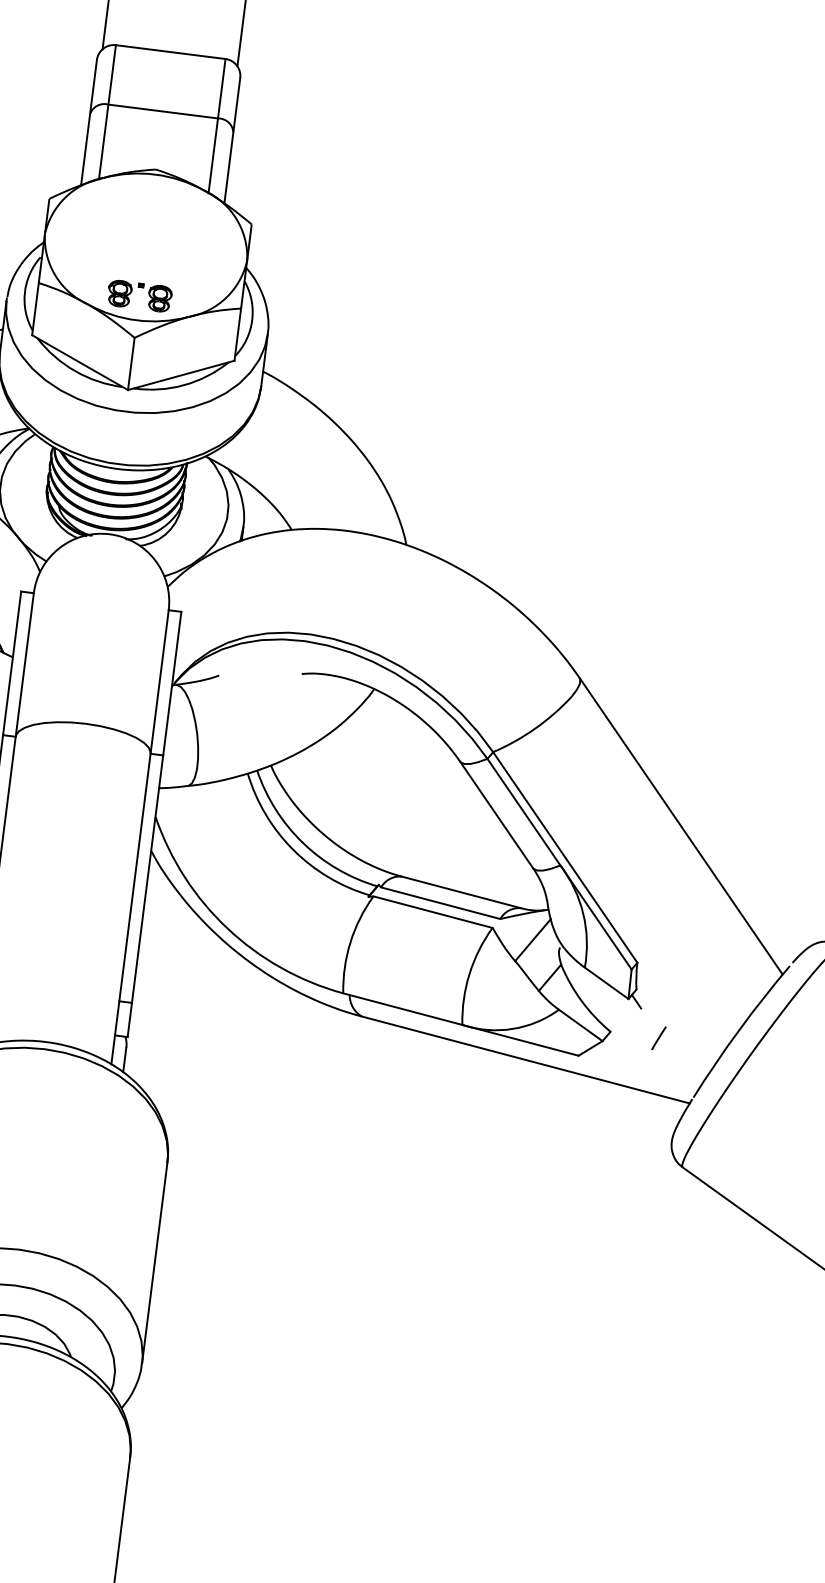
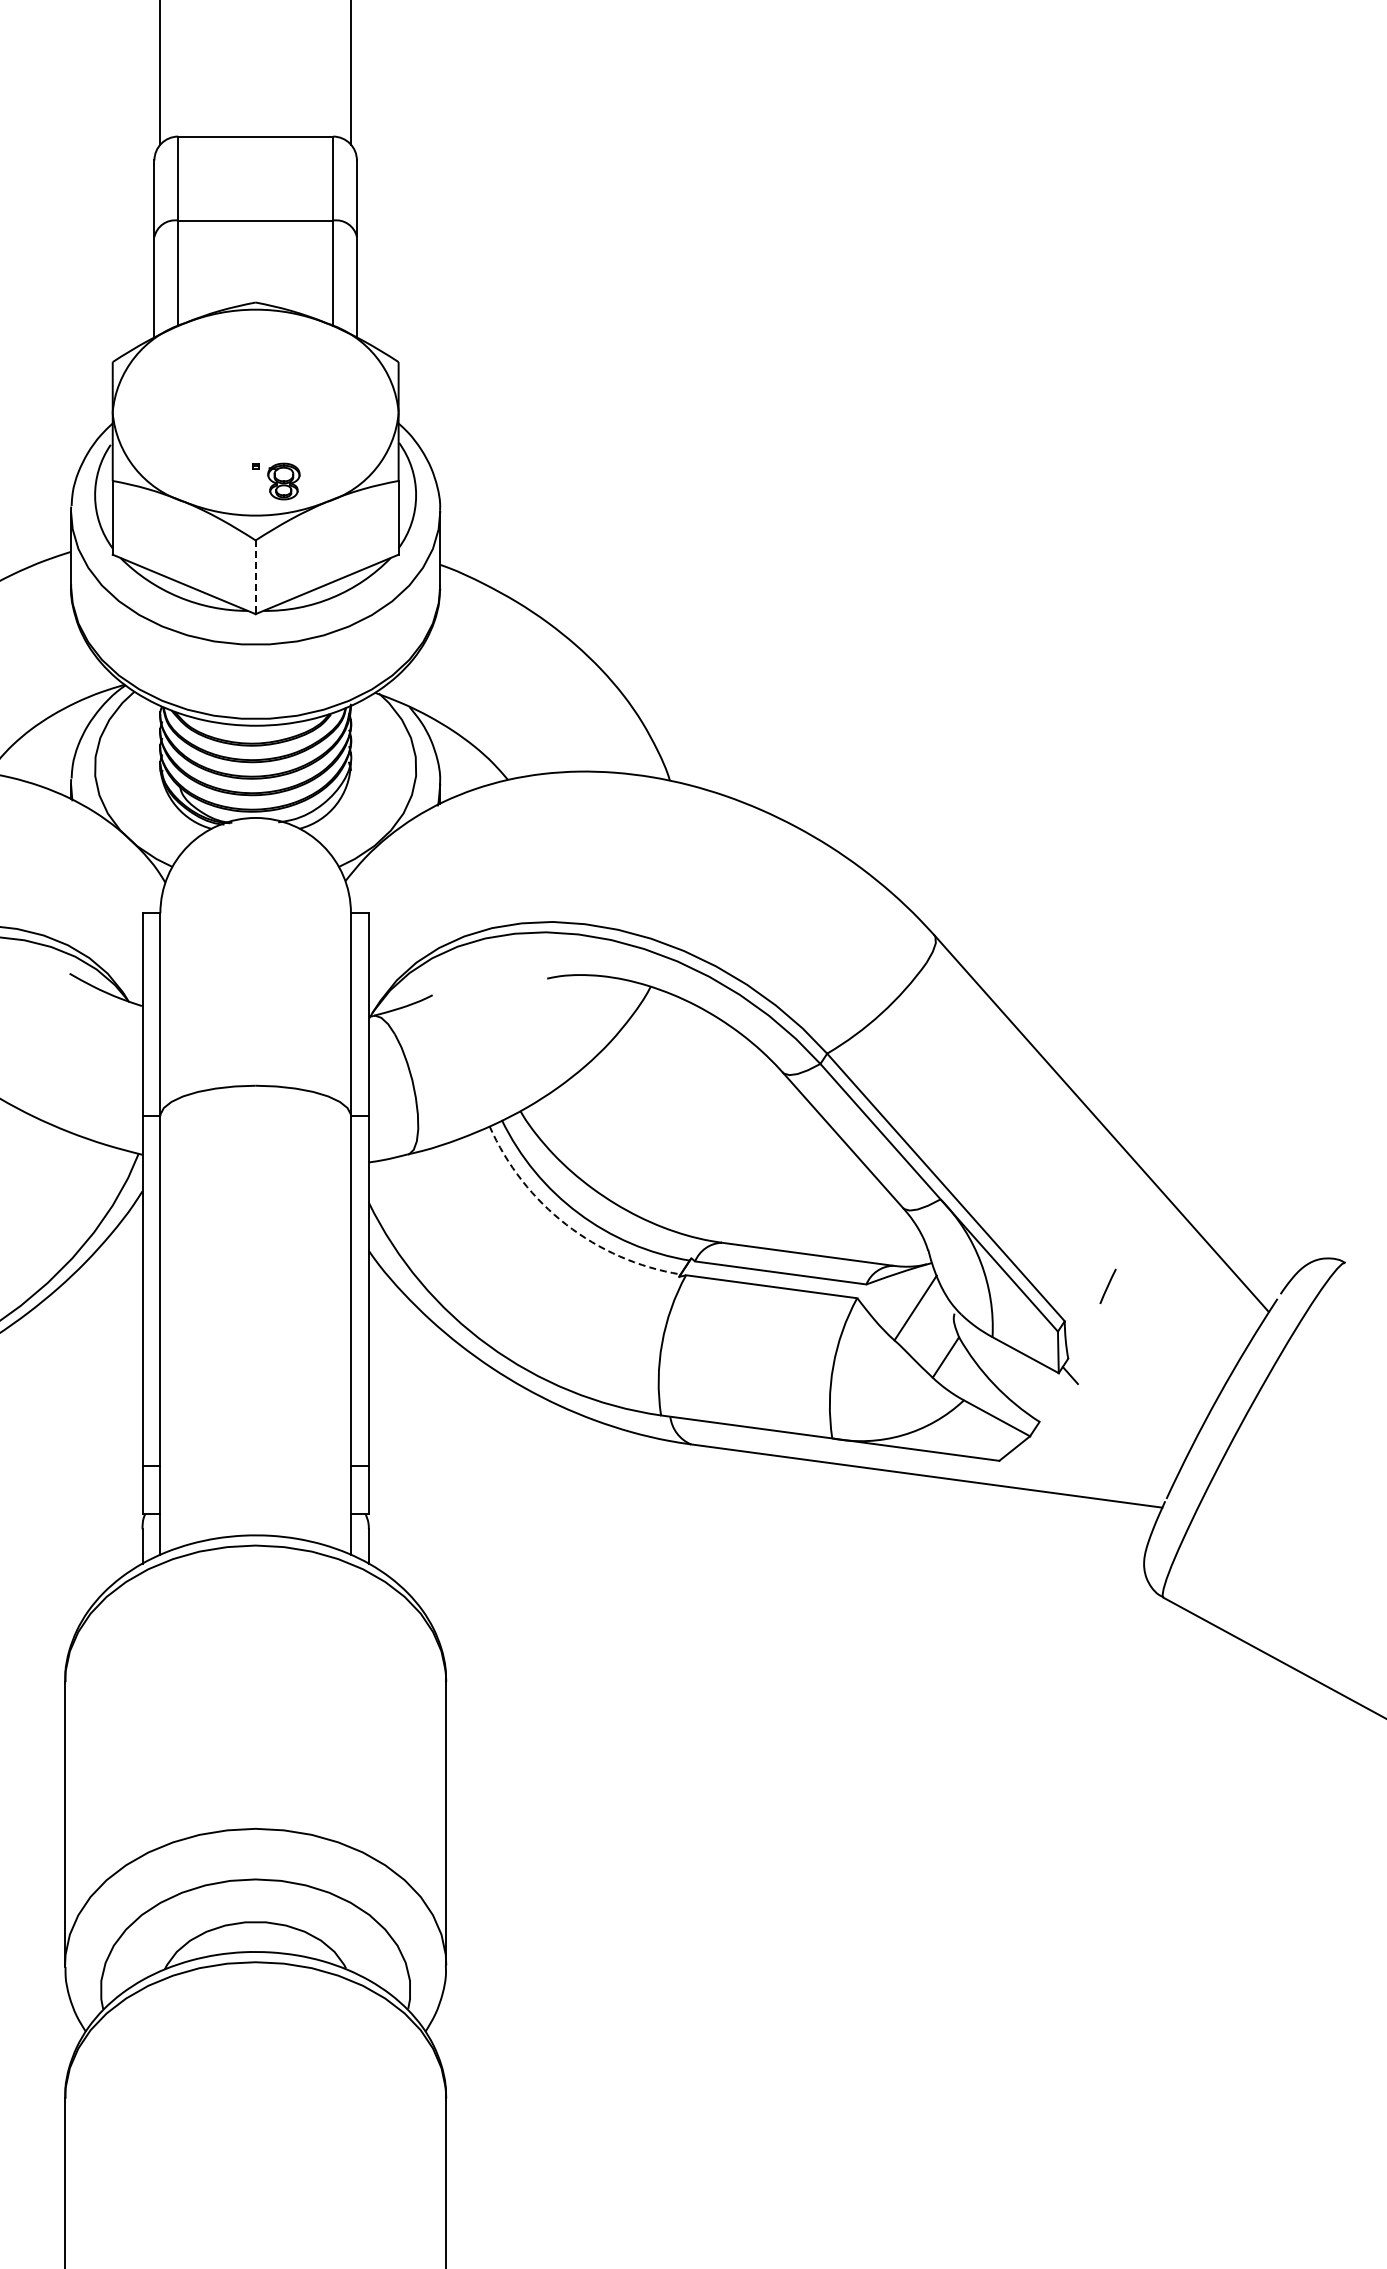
part: (119, 293) -> (226, 481), removed
line: (131, 364) -> (255, 577), solid -> dashed
arc: (293, 849) -> (566, 1224), solid -> dashed
line: (658, 1037) -> (1107, 1285), moved

